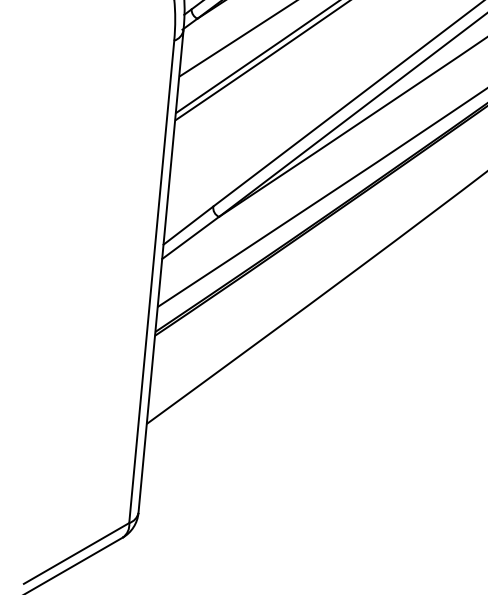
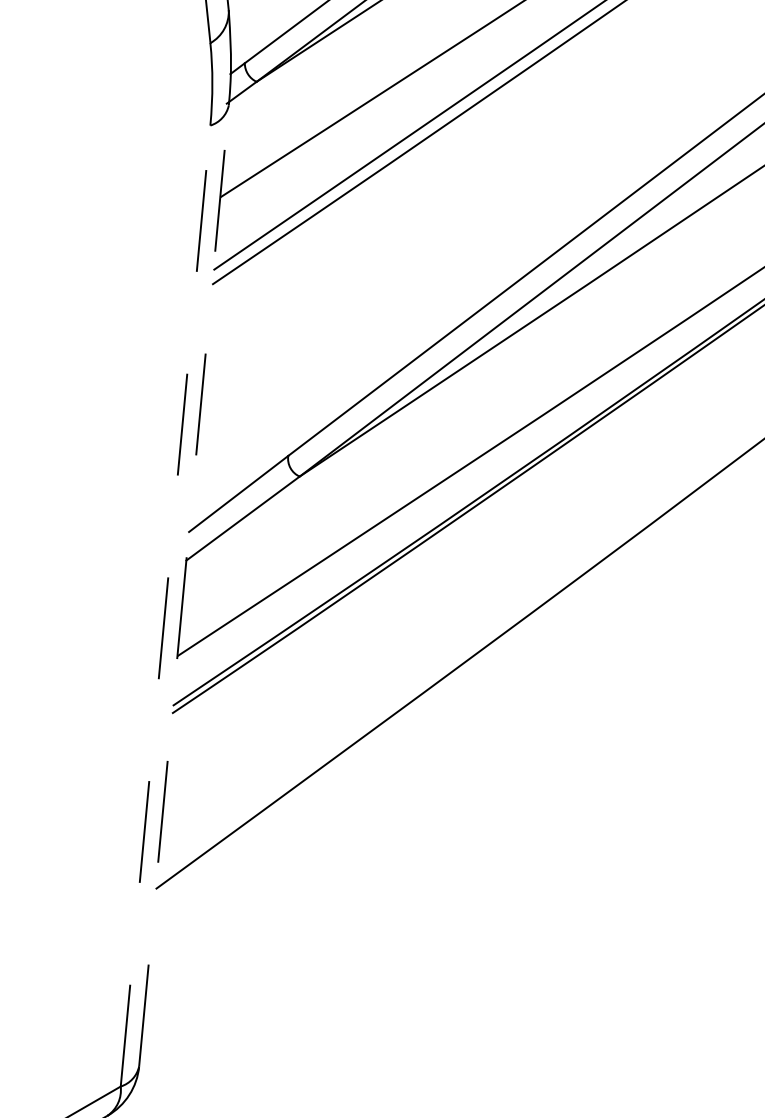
line: (161, 271) -> (184, 585), solid -> dashed
line: (151, 281) -> (165, 605), solid -> dashed

